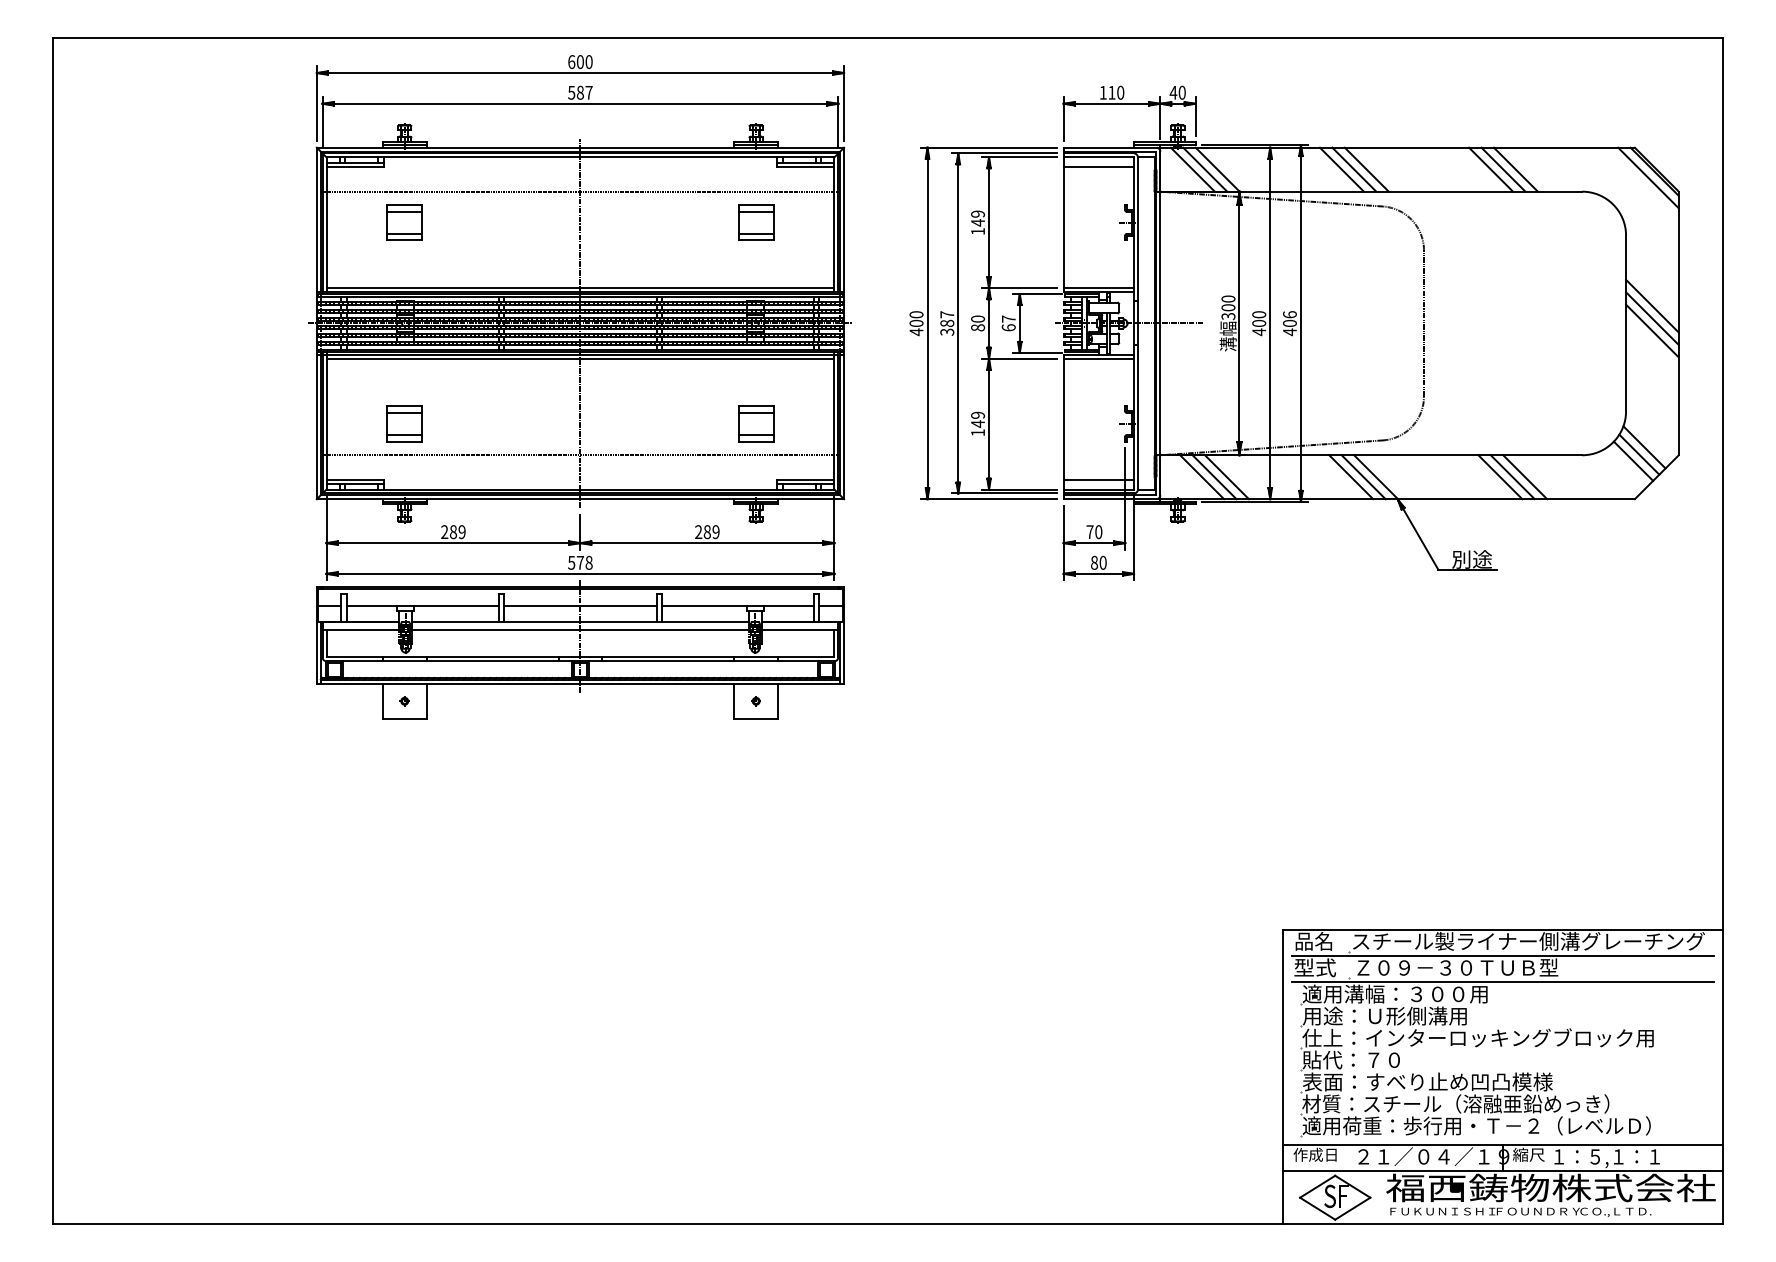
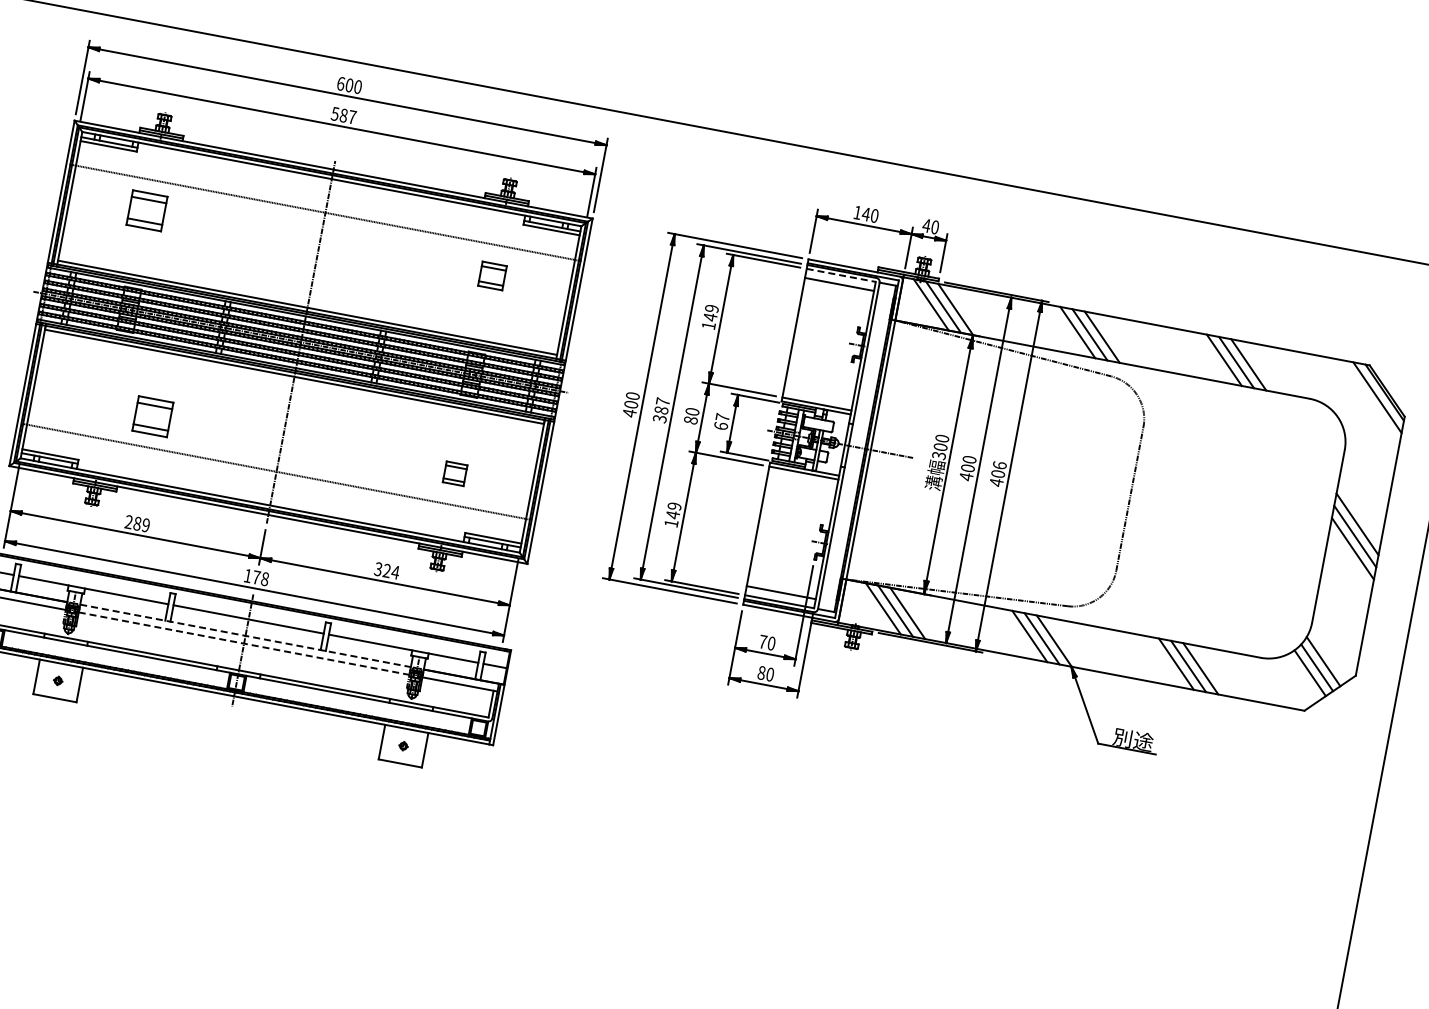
text: (1111, 92) -> (865, 213), 110 -> 140
line: (1099, 157) -> (841, 275), solid -> dashed
part: (756, 222) -> (492, 275), size x0.7
part: (404, 423) -> (152, 416), moved
part: (756, 423) -> (455, 473), size x0.6
text: (707, 532) -> (387, 571), 289 -> 324
text: (571, 562) -> (247, 575), 578 -> 178
line: (580, 622) -> (245, 636), solid -> dashed
line: (582, 630) -> (246, 644), solid -> dashed

